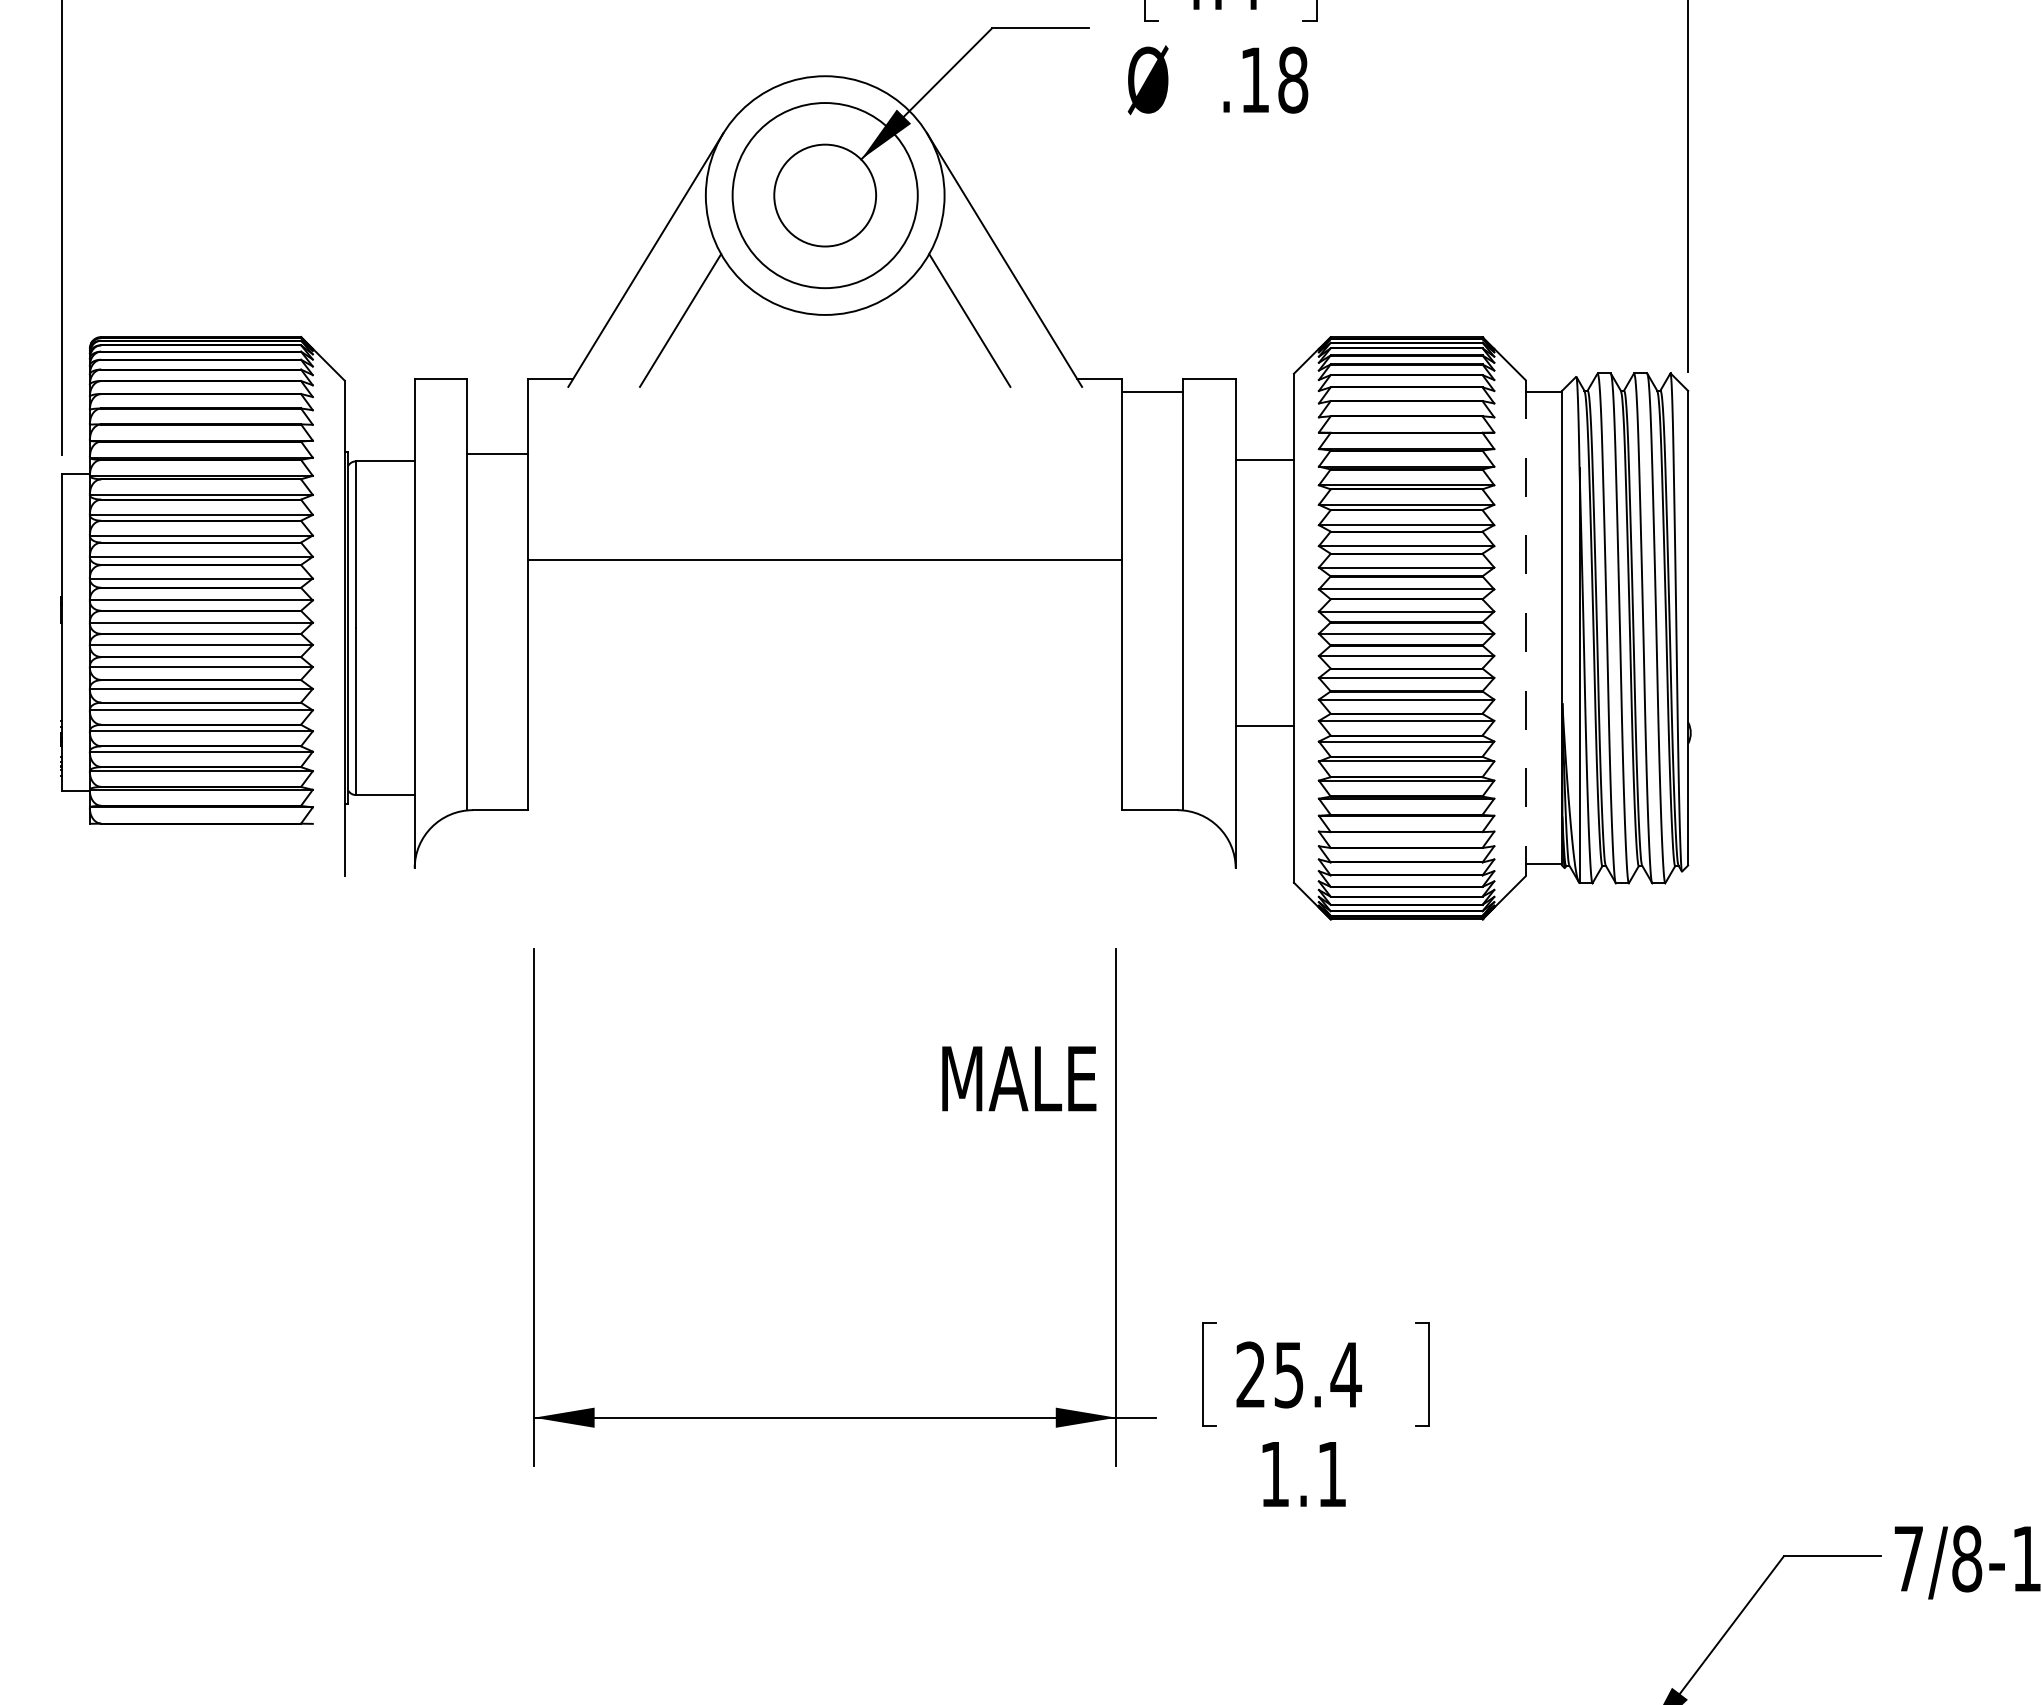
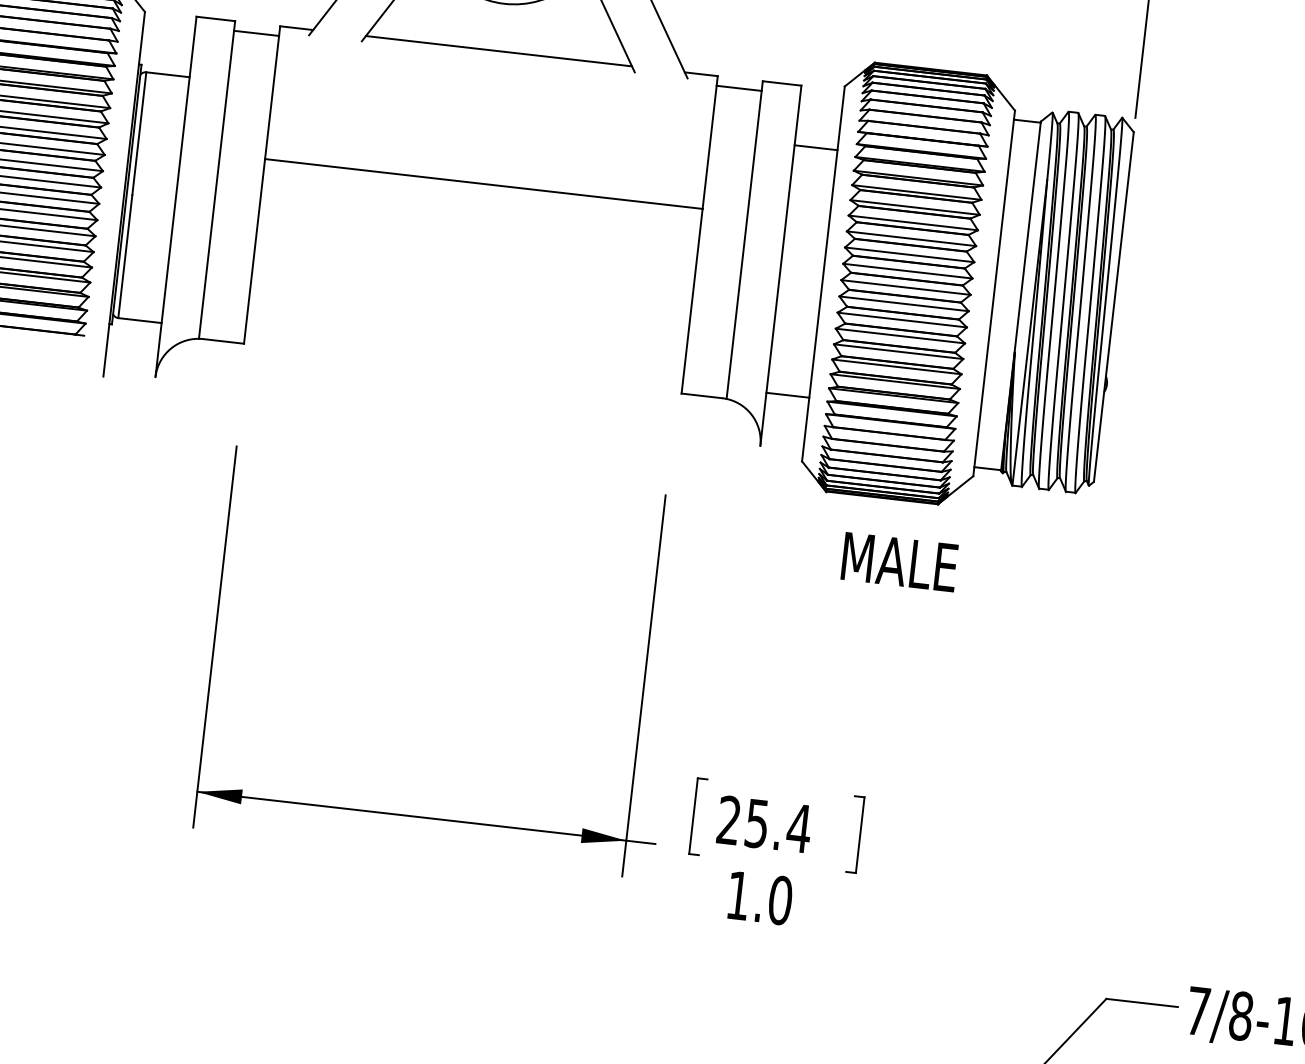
line: (824, 379) -> (498, 51), added
line: (497, 454) -> (256, 33), moved
line: (1525, 628) -> (993, 293), dashed -> solid
line: (1264, 726) -> (787, 395), moved
text: (1019, 1078) -> (899, 562), moved
text: (1332, 1473) -> (780, 899), 1.1 -> 1.0

